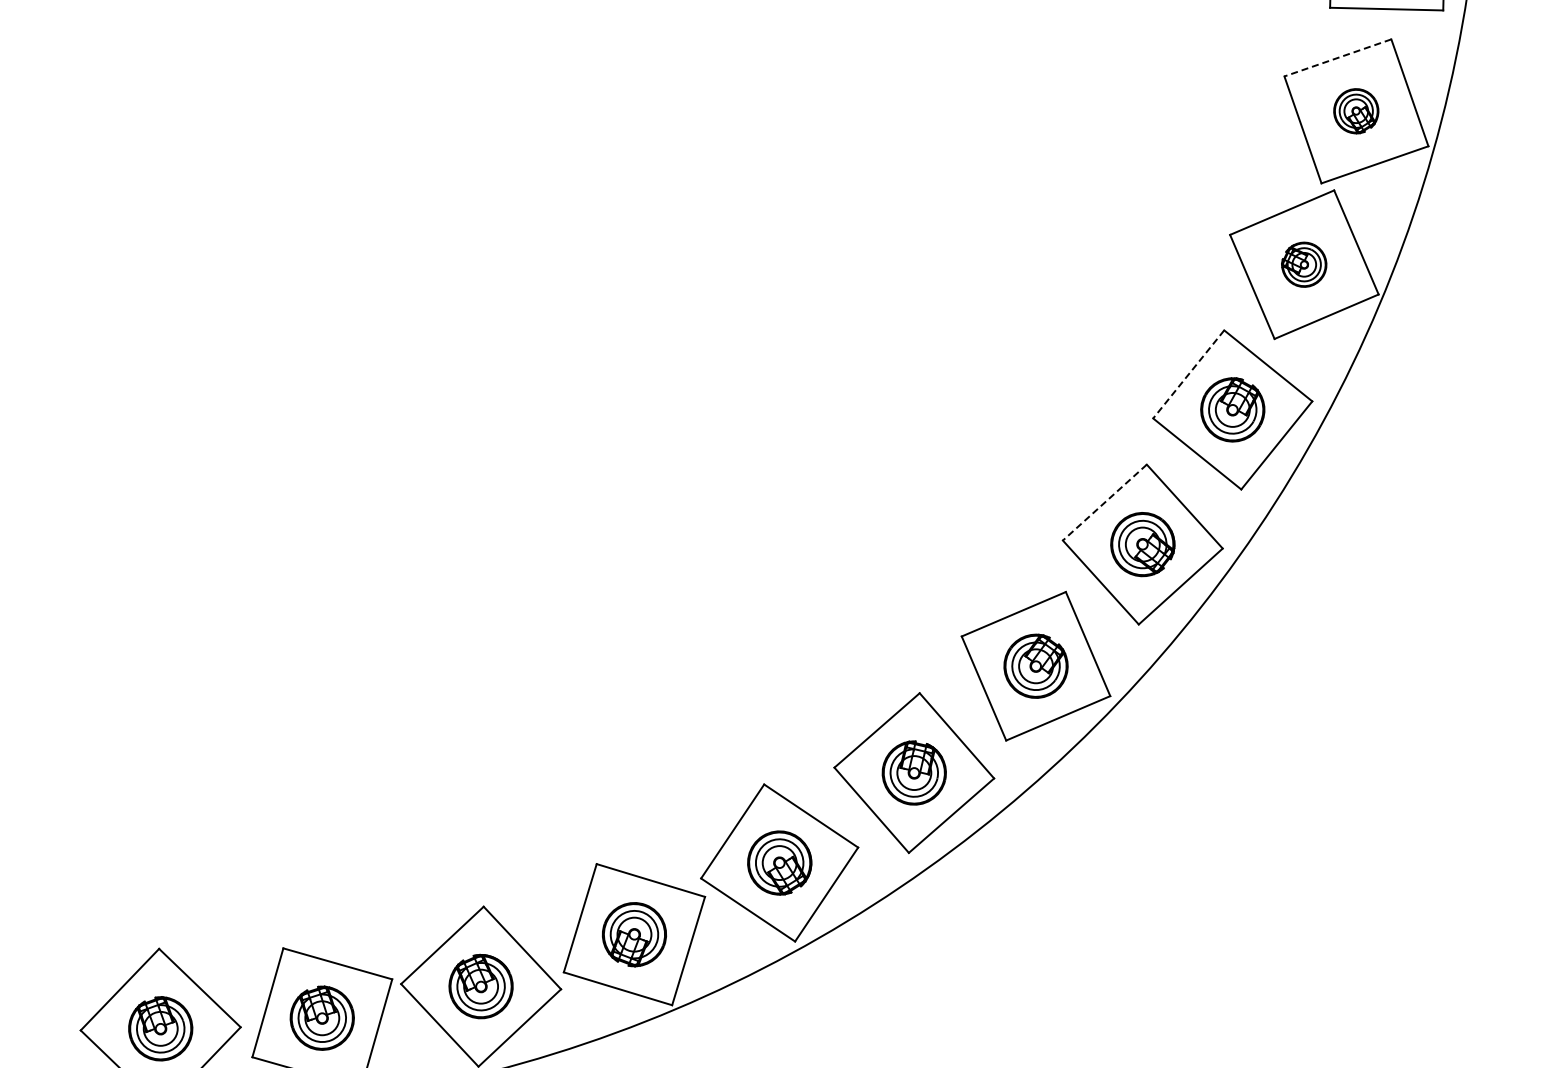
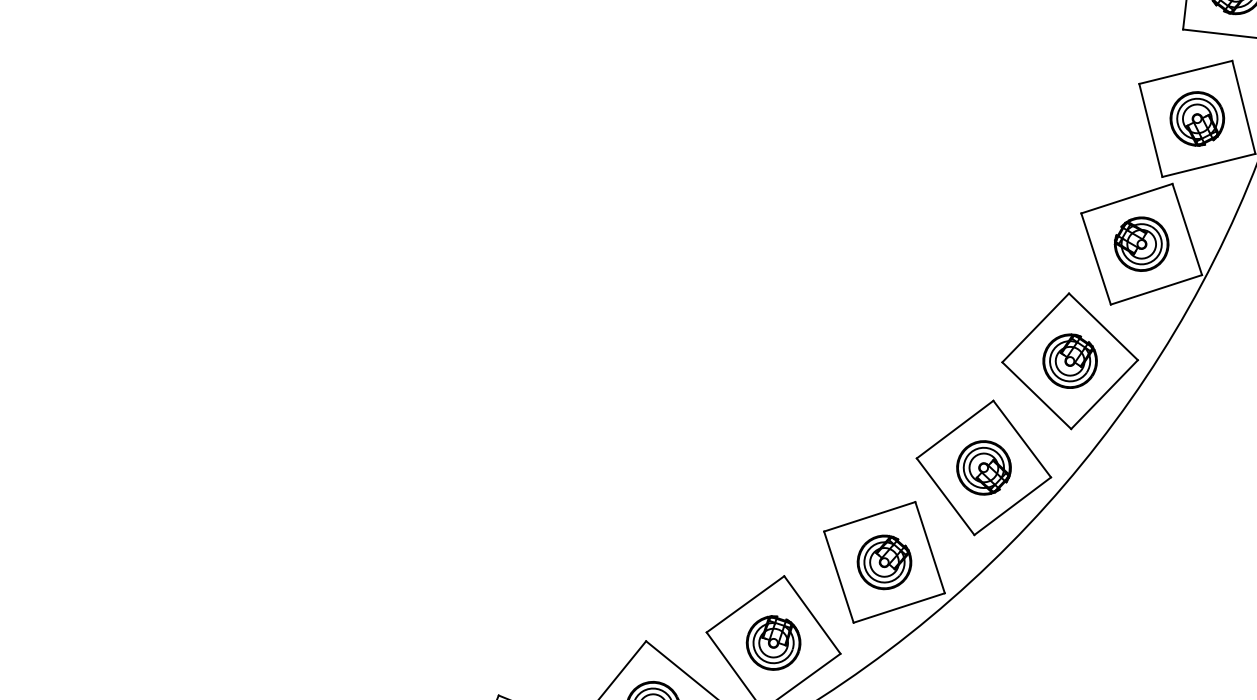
line: (1337, 57) -> (1185, 72), dashed -> solid
part: (1355, 110) -> (1196, 118), size x1.43
part: (1303, 264) -> (1140, 244), size x1.43
line: (1188, 374) -> (1035, 327), dashed -> solid
line: (1104, 502) -> (954, 429), dashed -> solid

